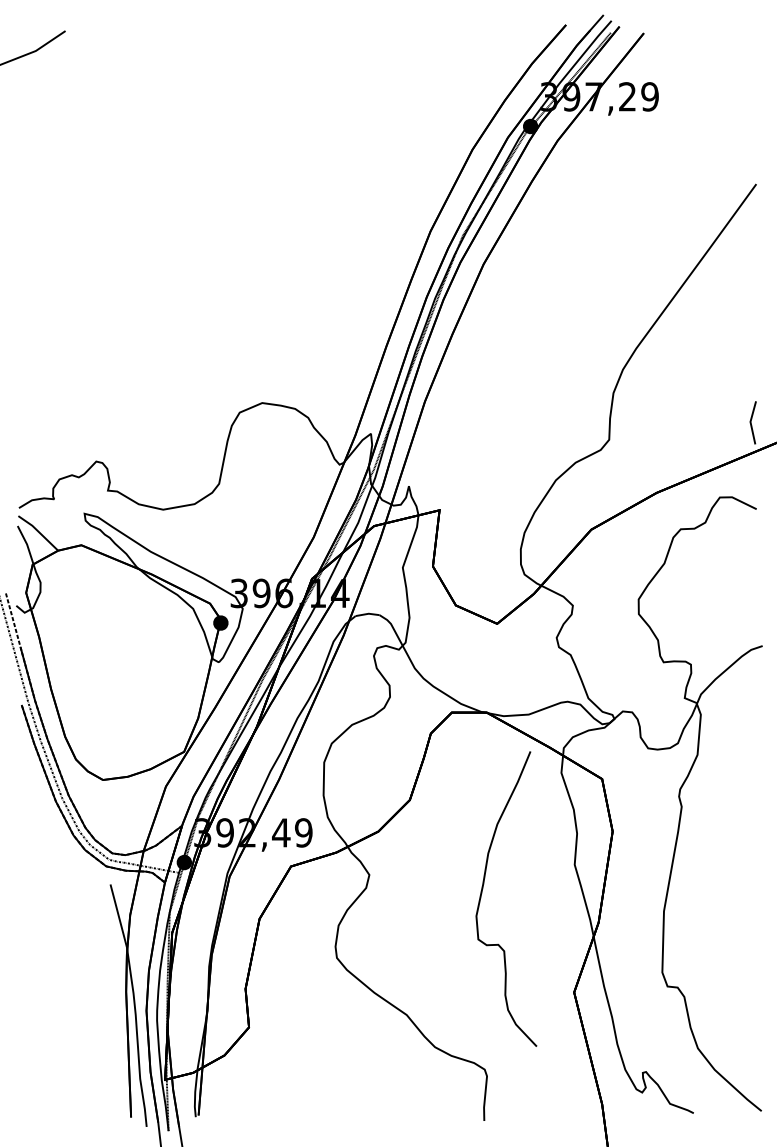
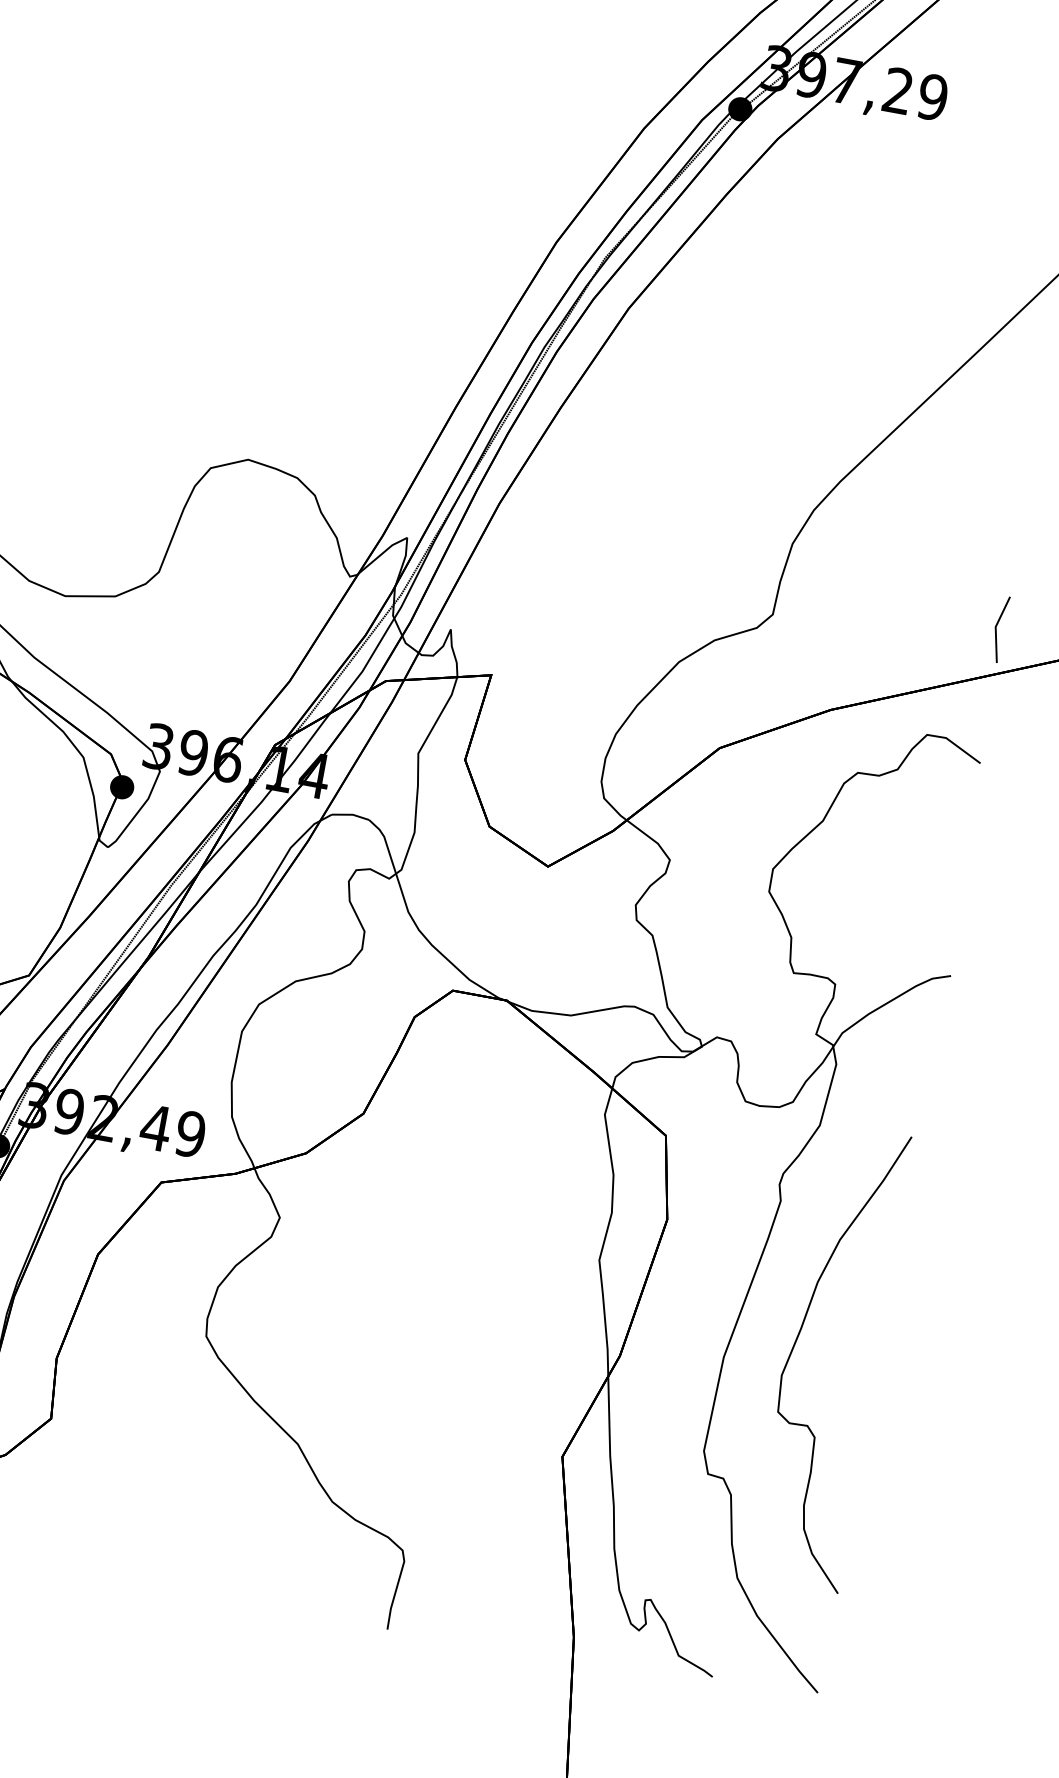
curve: (482, 893) -> (797, 1342), moved

